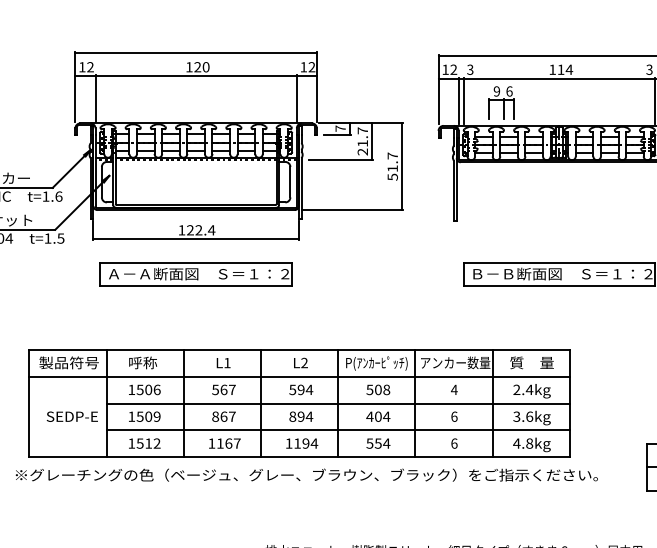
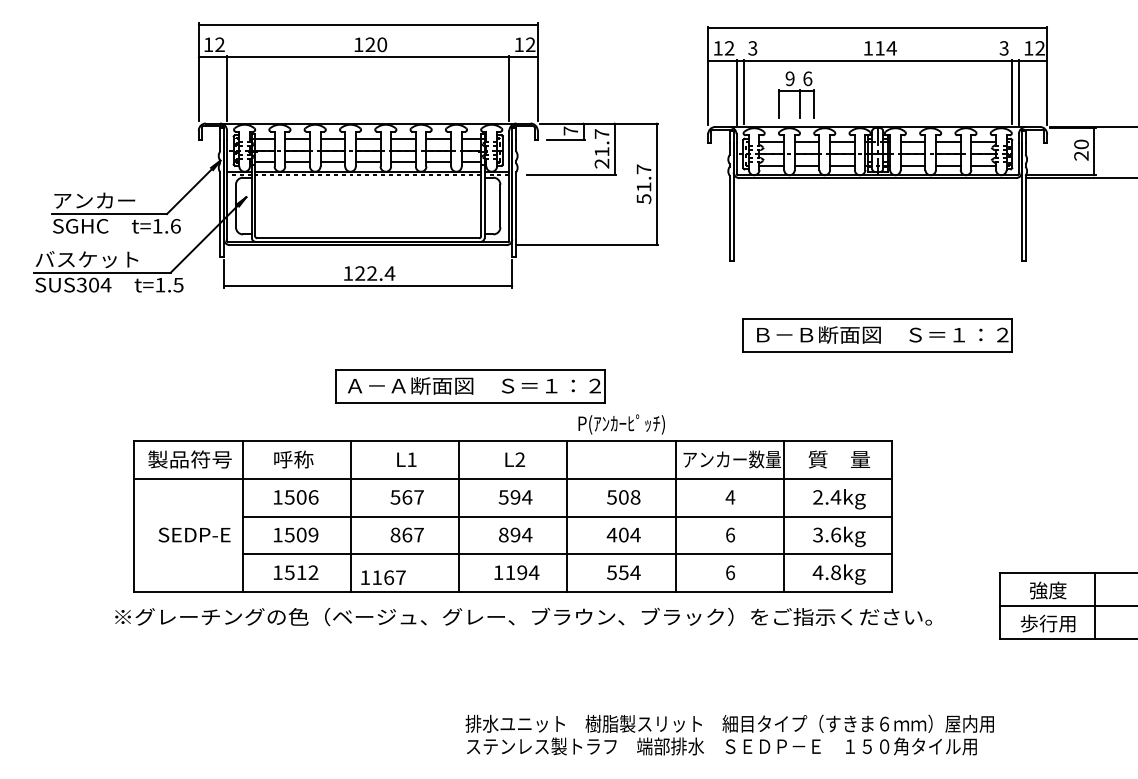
part: (196, 274) -> (470, 386), moved
text: (376, 363) -> (621, 424), moved
text: (224, 443) -> (383, 577), moved

